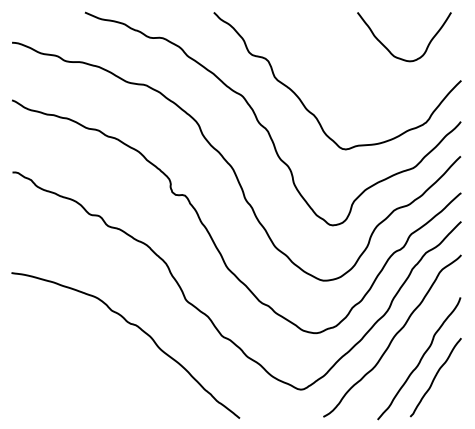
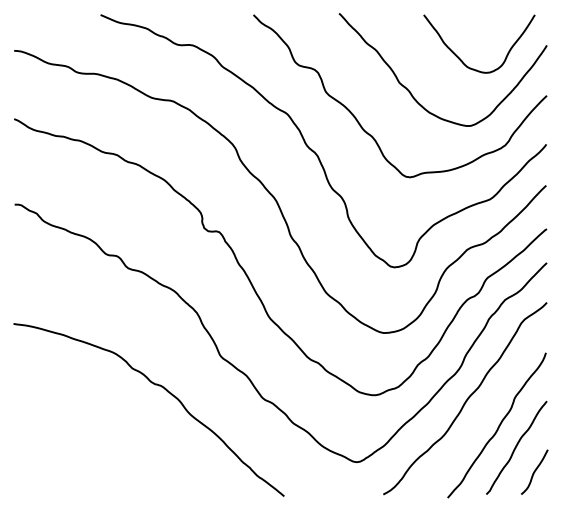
curve: (347, 77) -> (411, 92), added
curve: (450, 397) -> (534, 471), added

